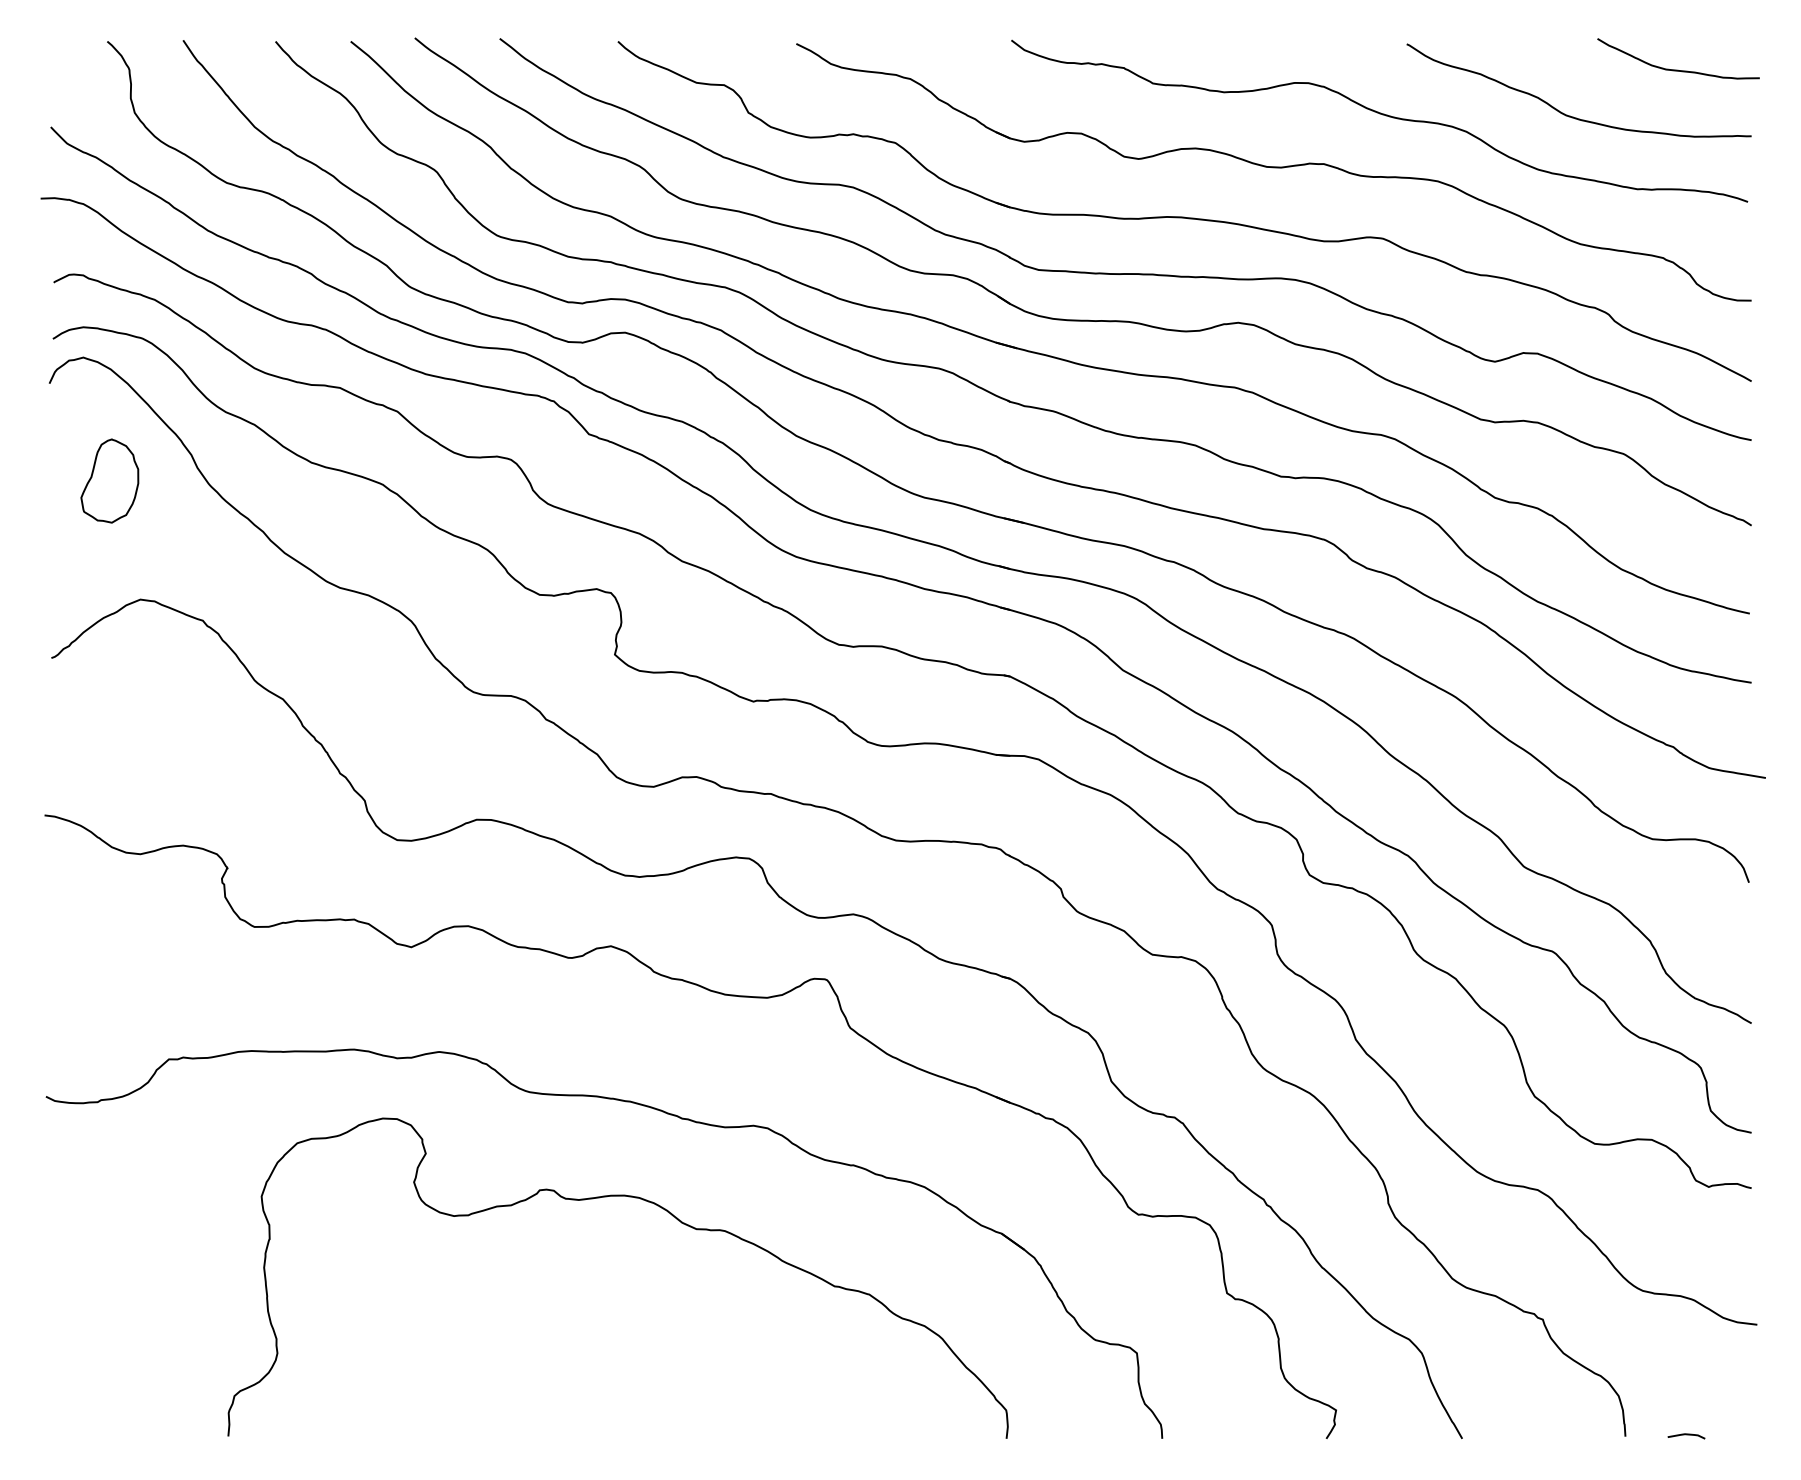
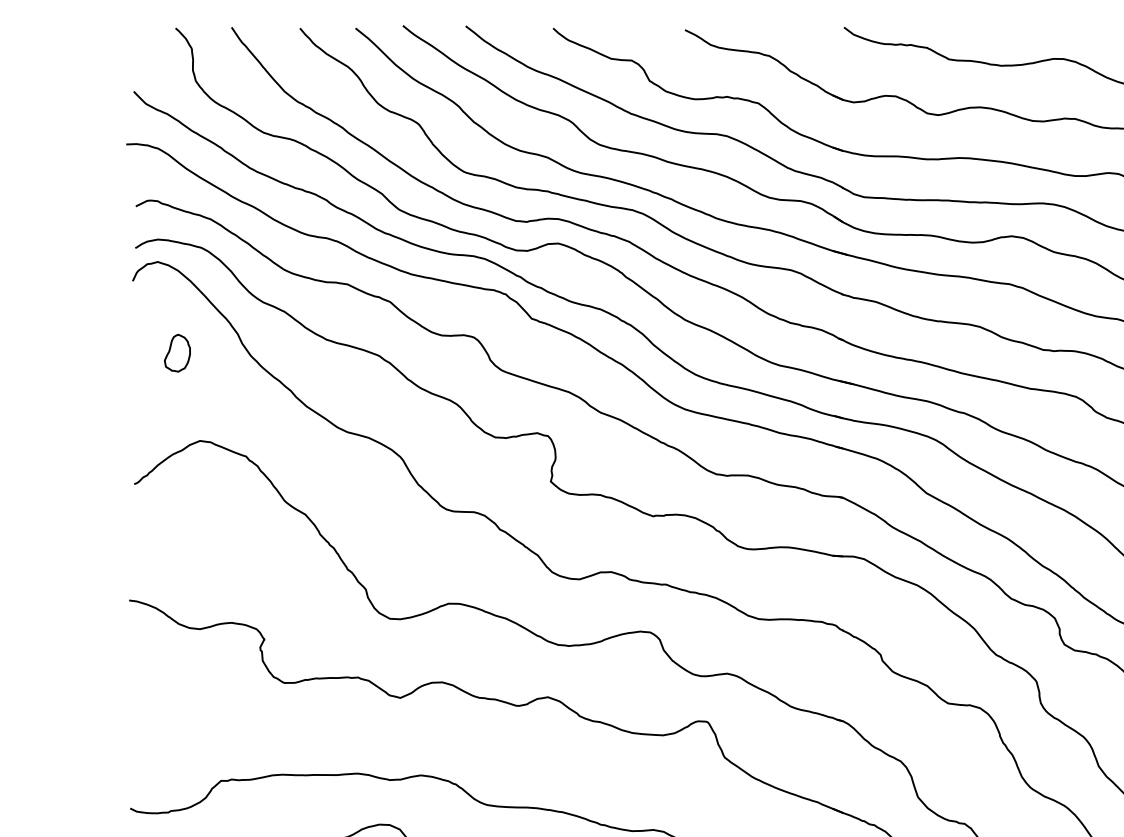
part: (109, 480) -> (177, 352), size x0.6

